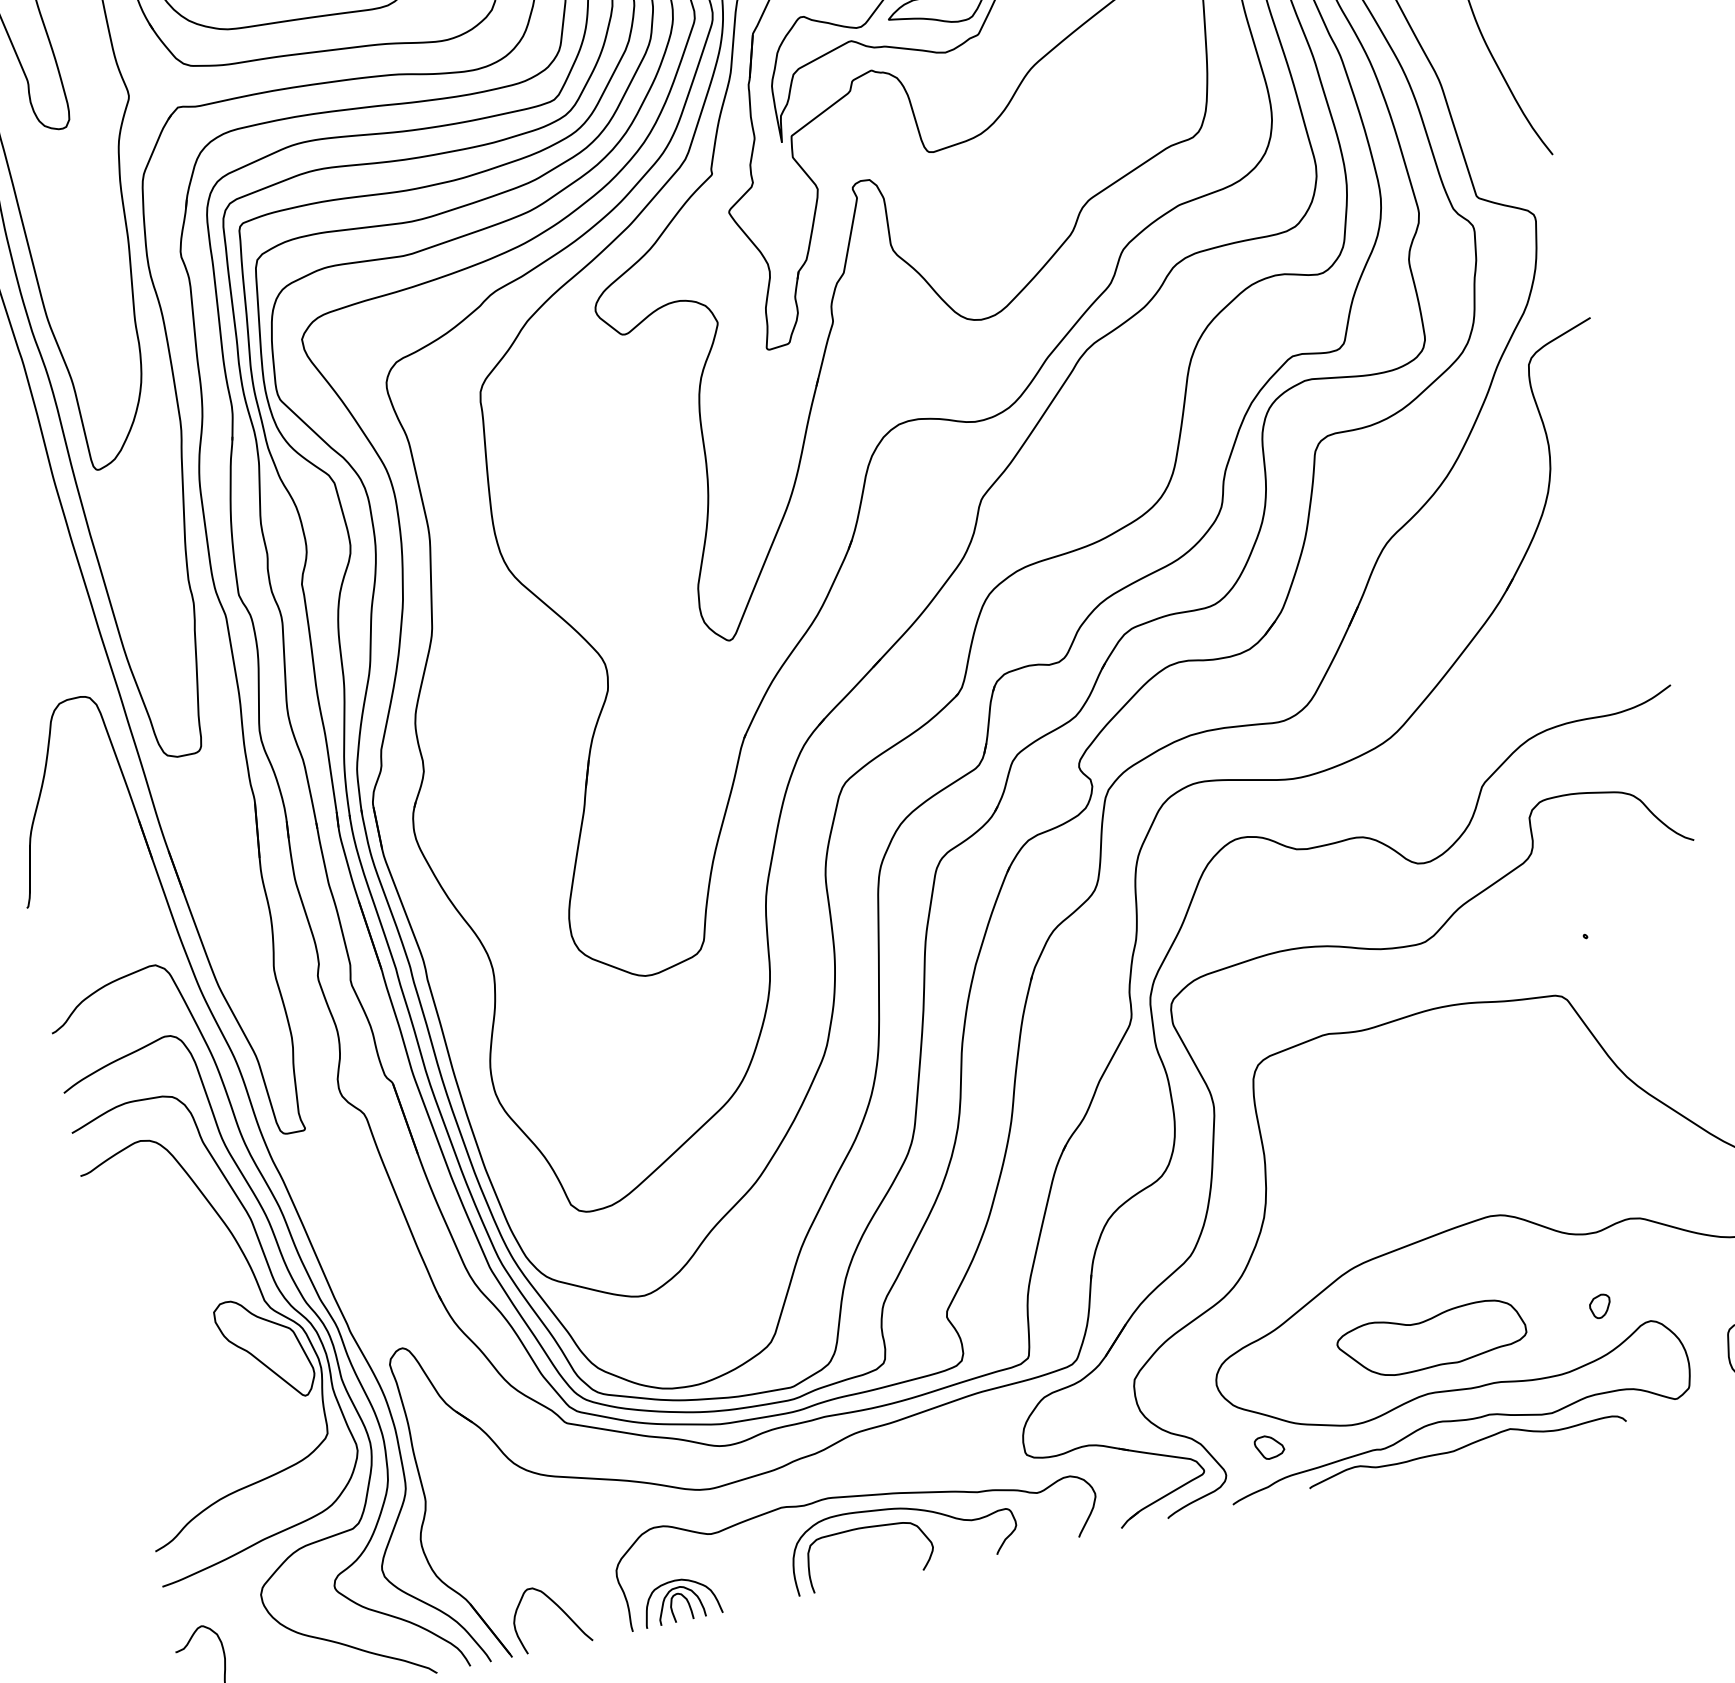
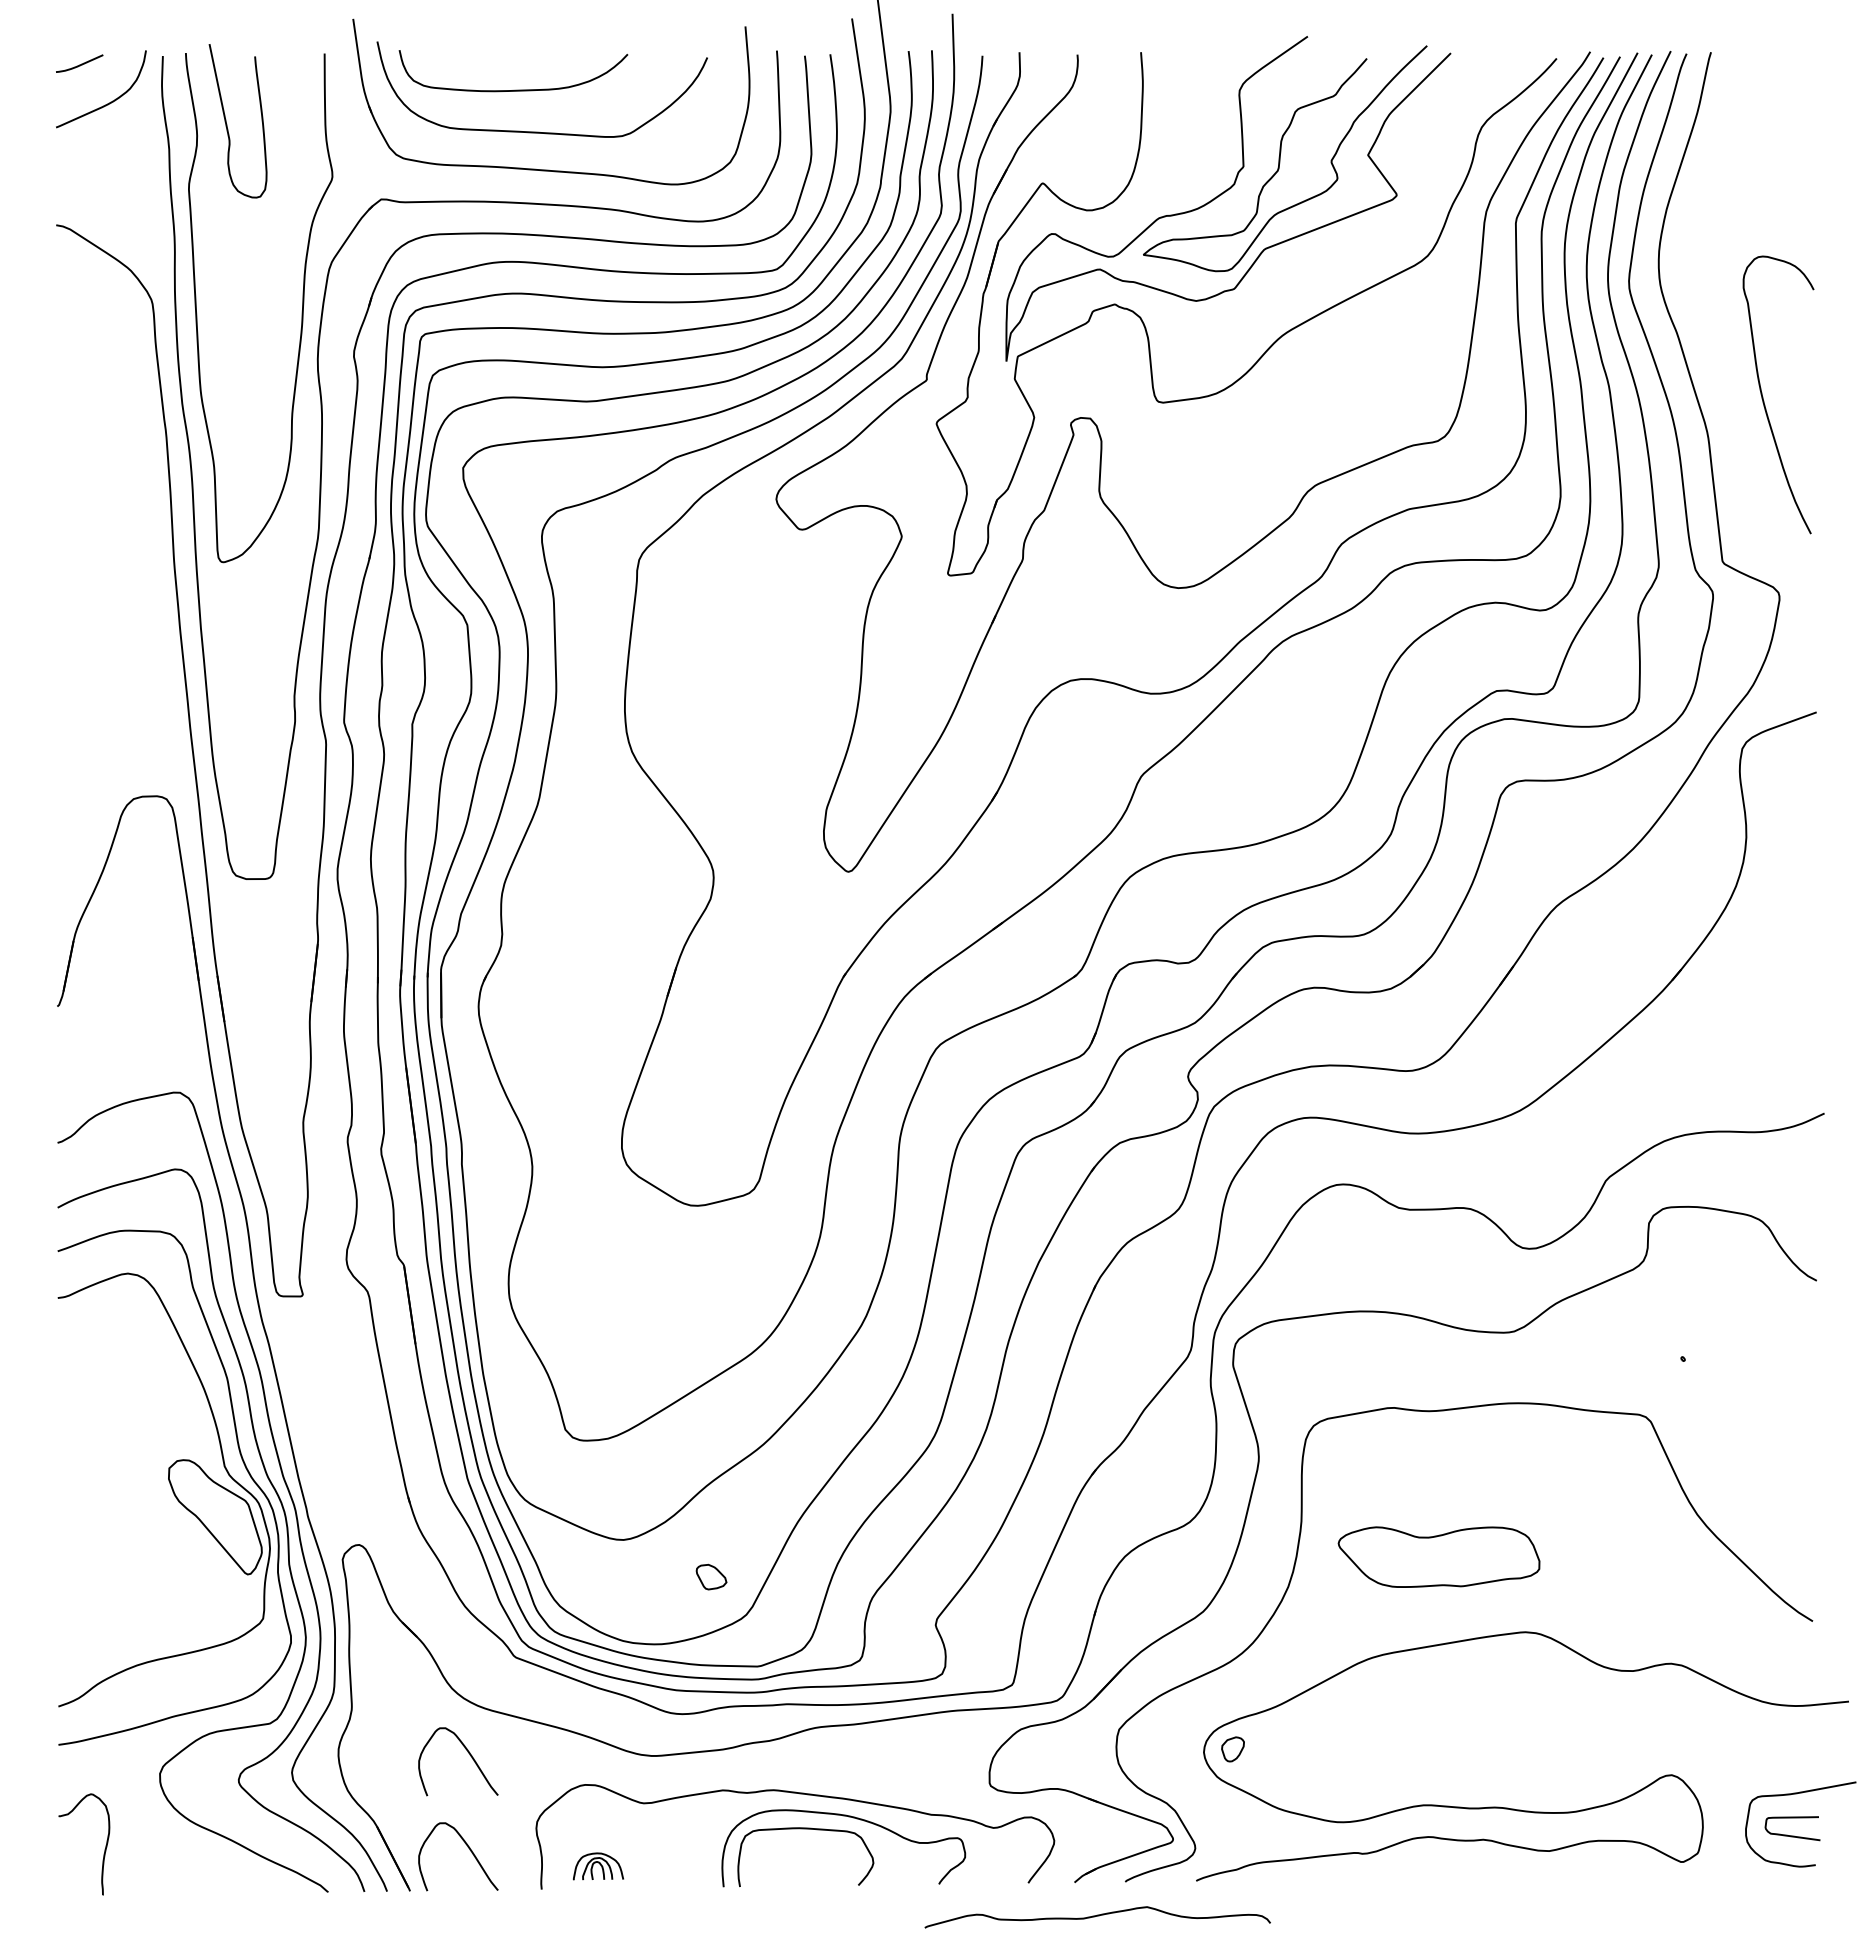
part: (1599, 1306) -> (1232, 1749), moved
part: (1431, 1338) -> (1438, 1556), moved
part: (1269, 1446) -> (711, 1576), moved
curve: (1466, 1446) -> (1097, 1916), moved
curve: (542, 1521) -> (469, 1755), added
part: (680, 1600) -> (598, 1866), size x0.6

